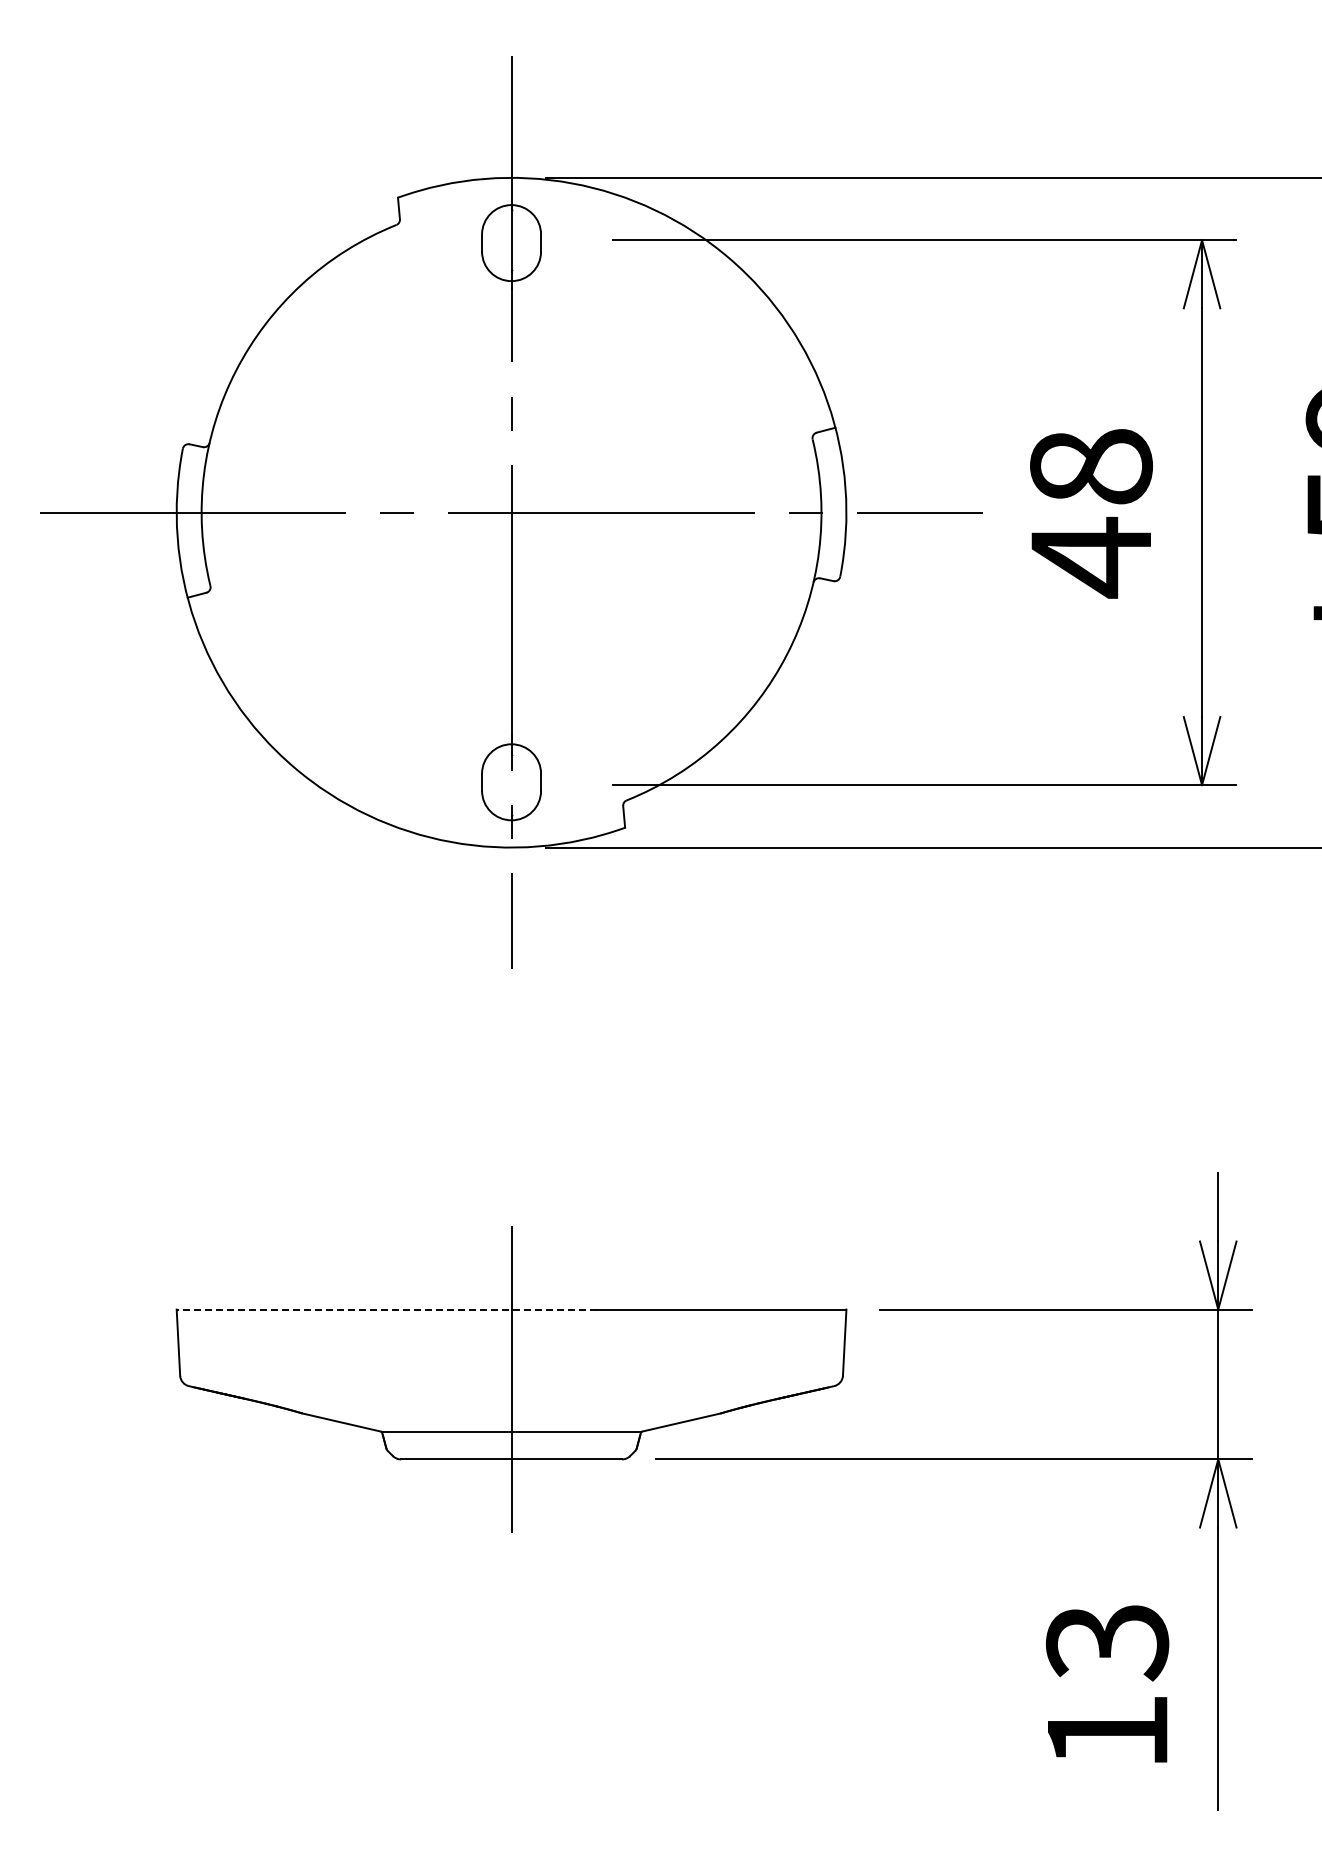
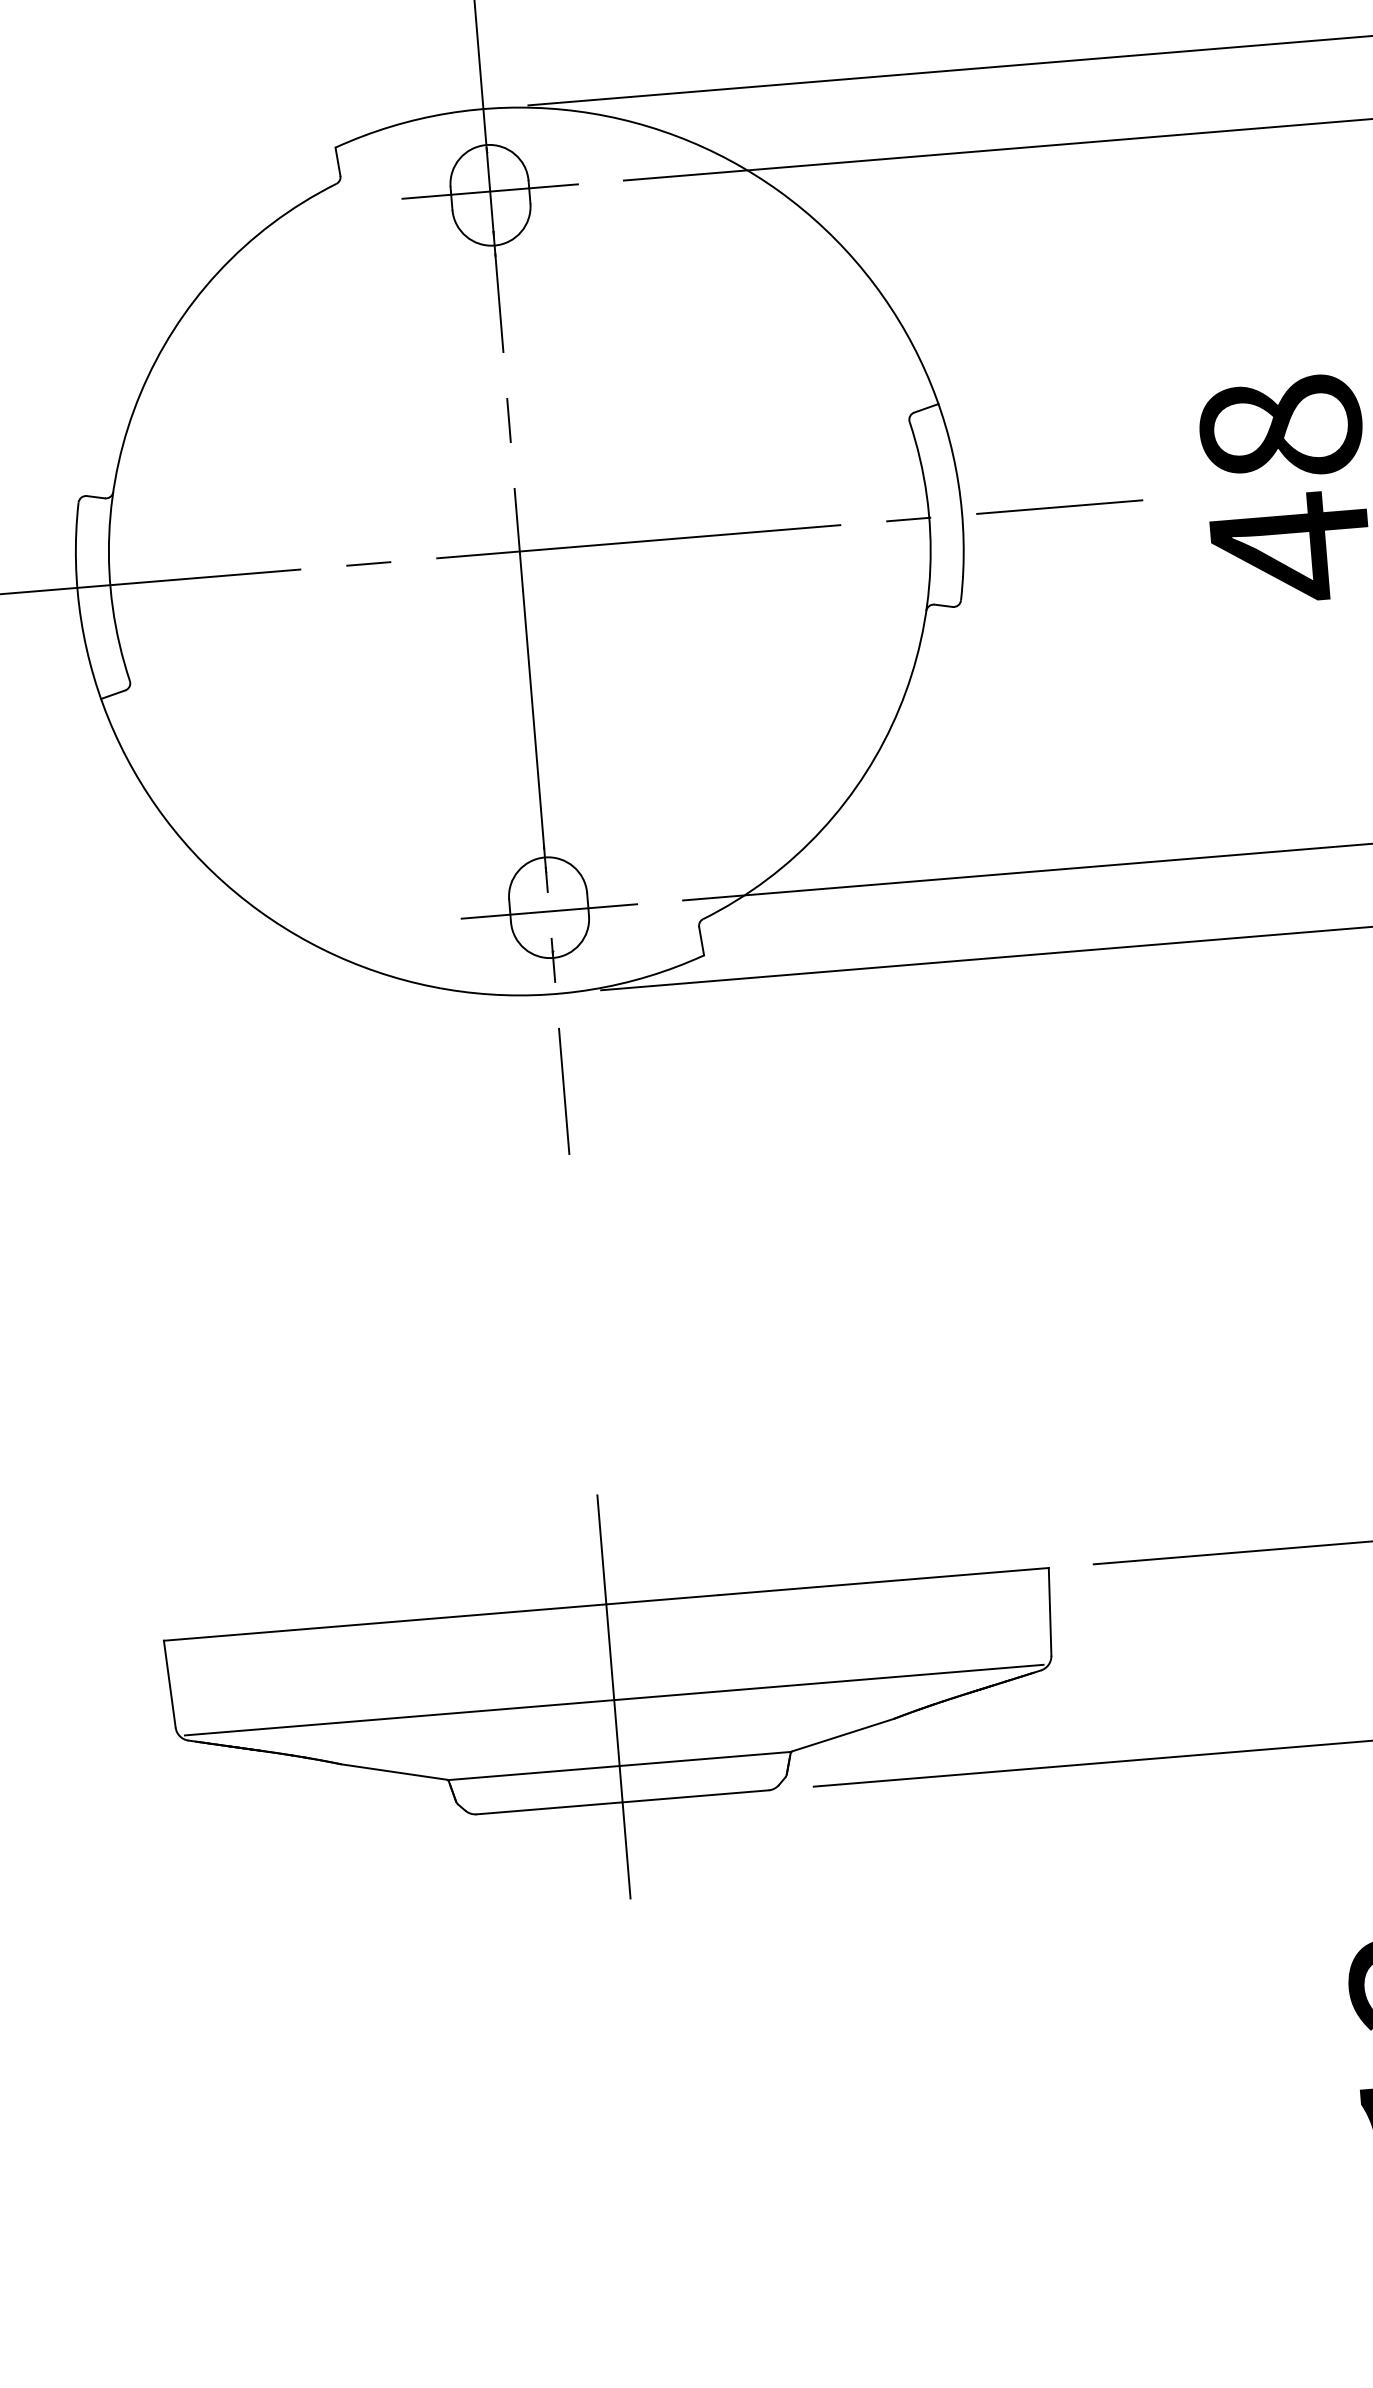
line: (511, 240) -> (490, 191), added
line: (511, 785) -> (549, 911), added
line: (386, 1309) -> (441, 1617), dashed -> solid
line: (511, 1382) -> (614, 1700), added

